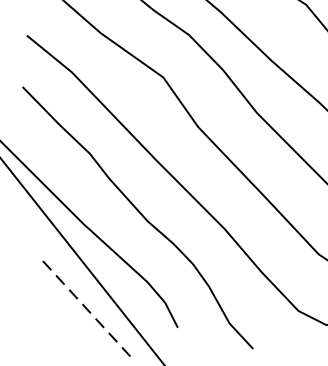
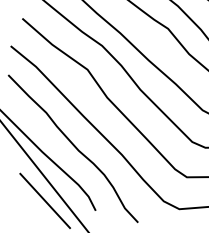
line: (88, 309) -> (45, 200), dashed -> solid

